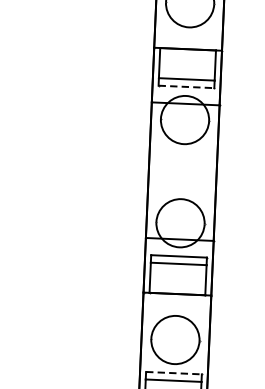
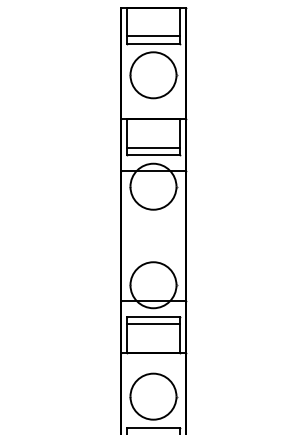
line: (186, 87) -> (153, 155), dashed -> solid
line: (173, 373) -> (153, 428), dashed -> solid

